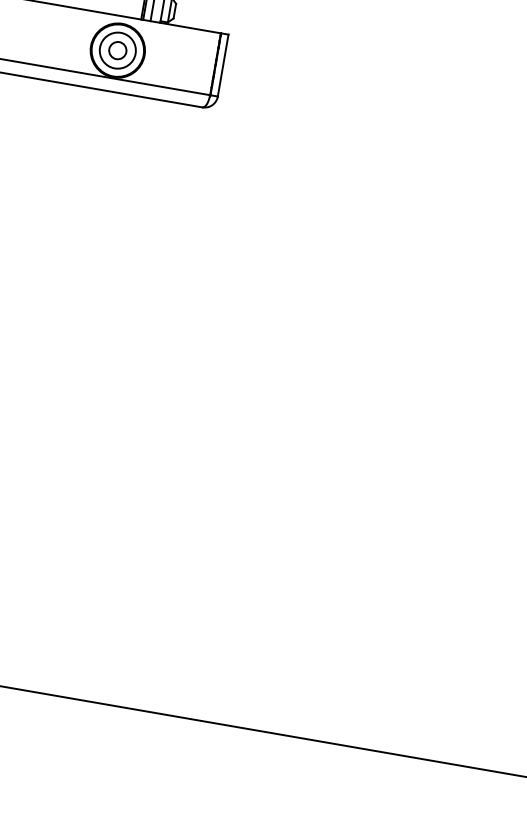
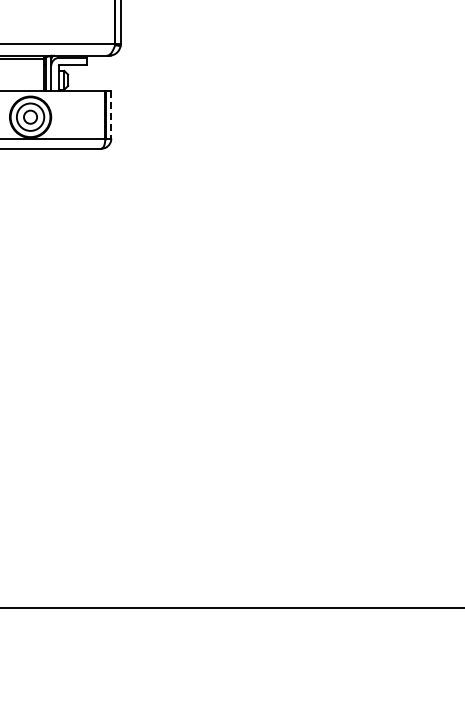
line: (223, 65) -> (111, 114), solid -> dashed

